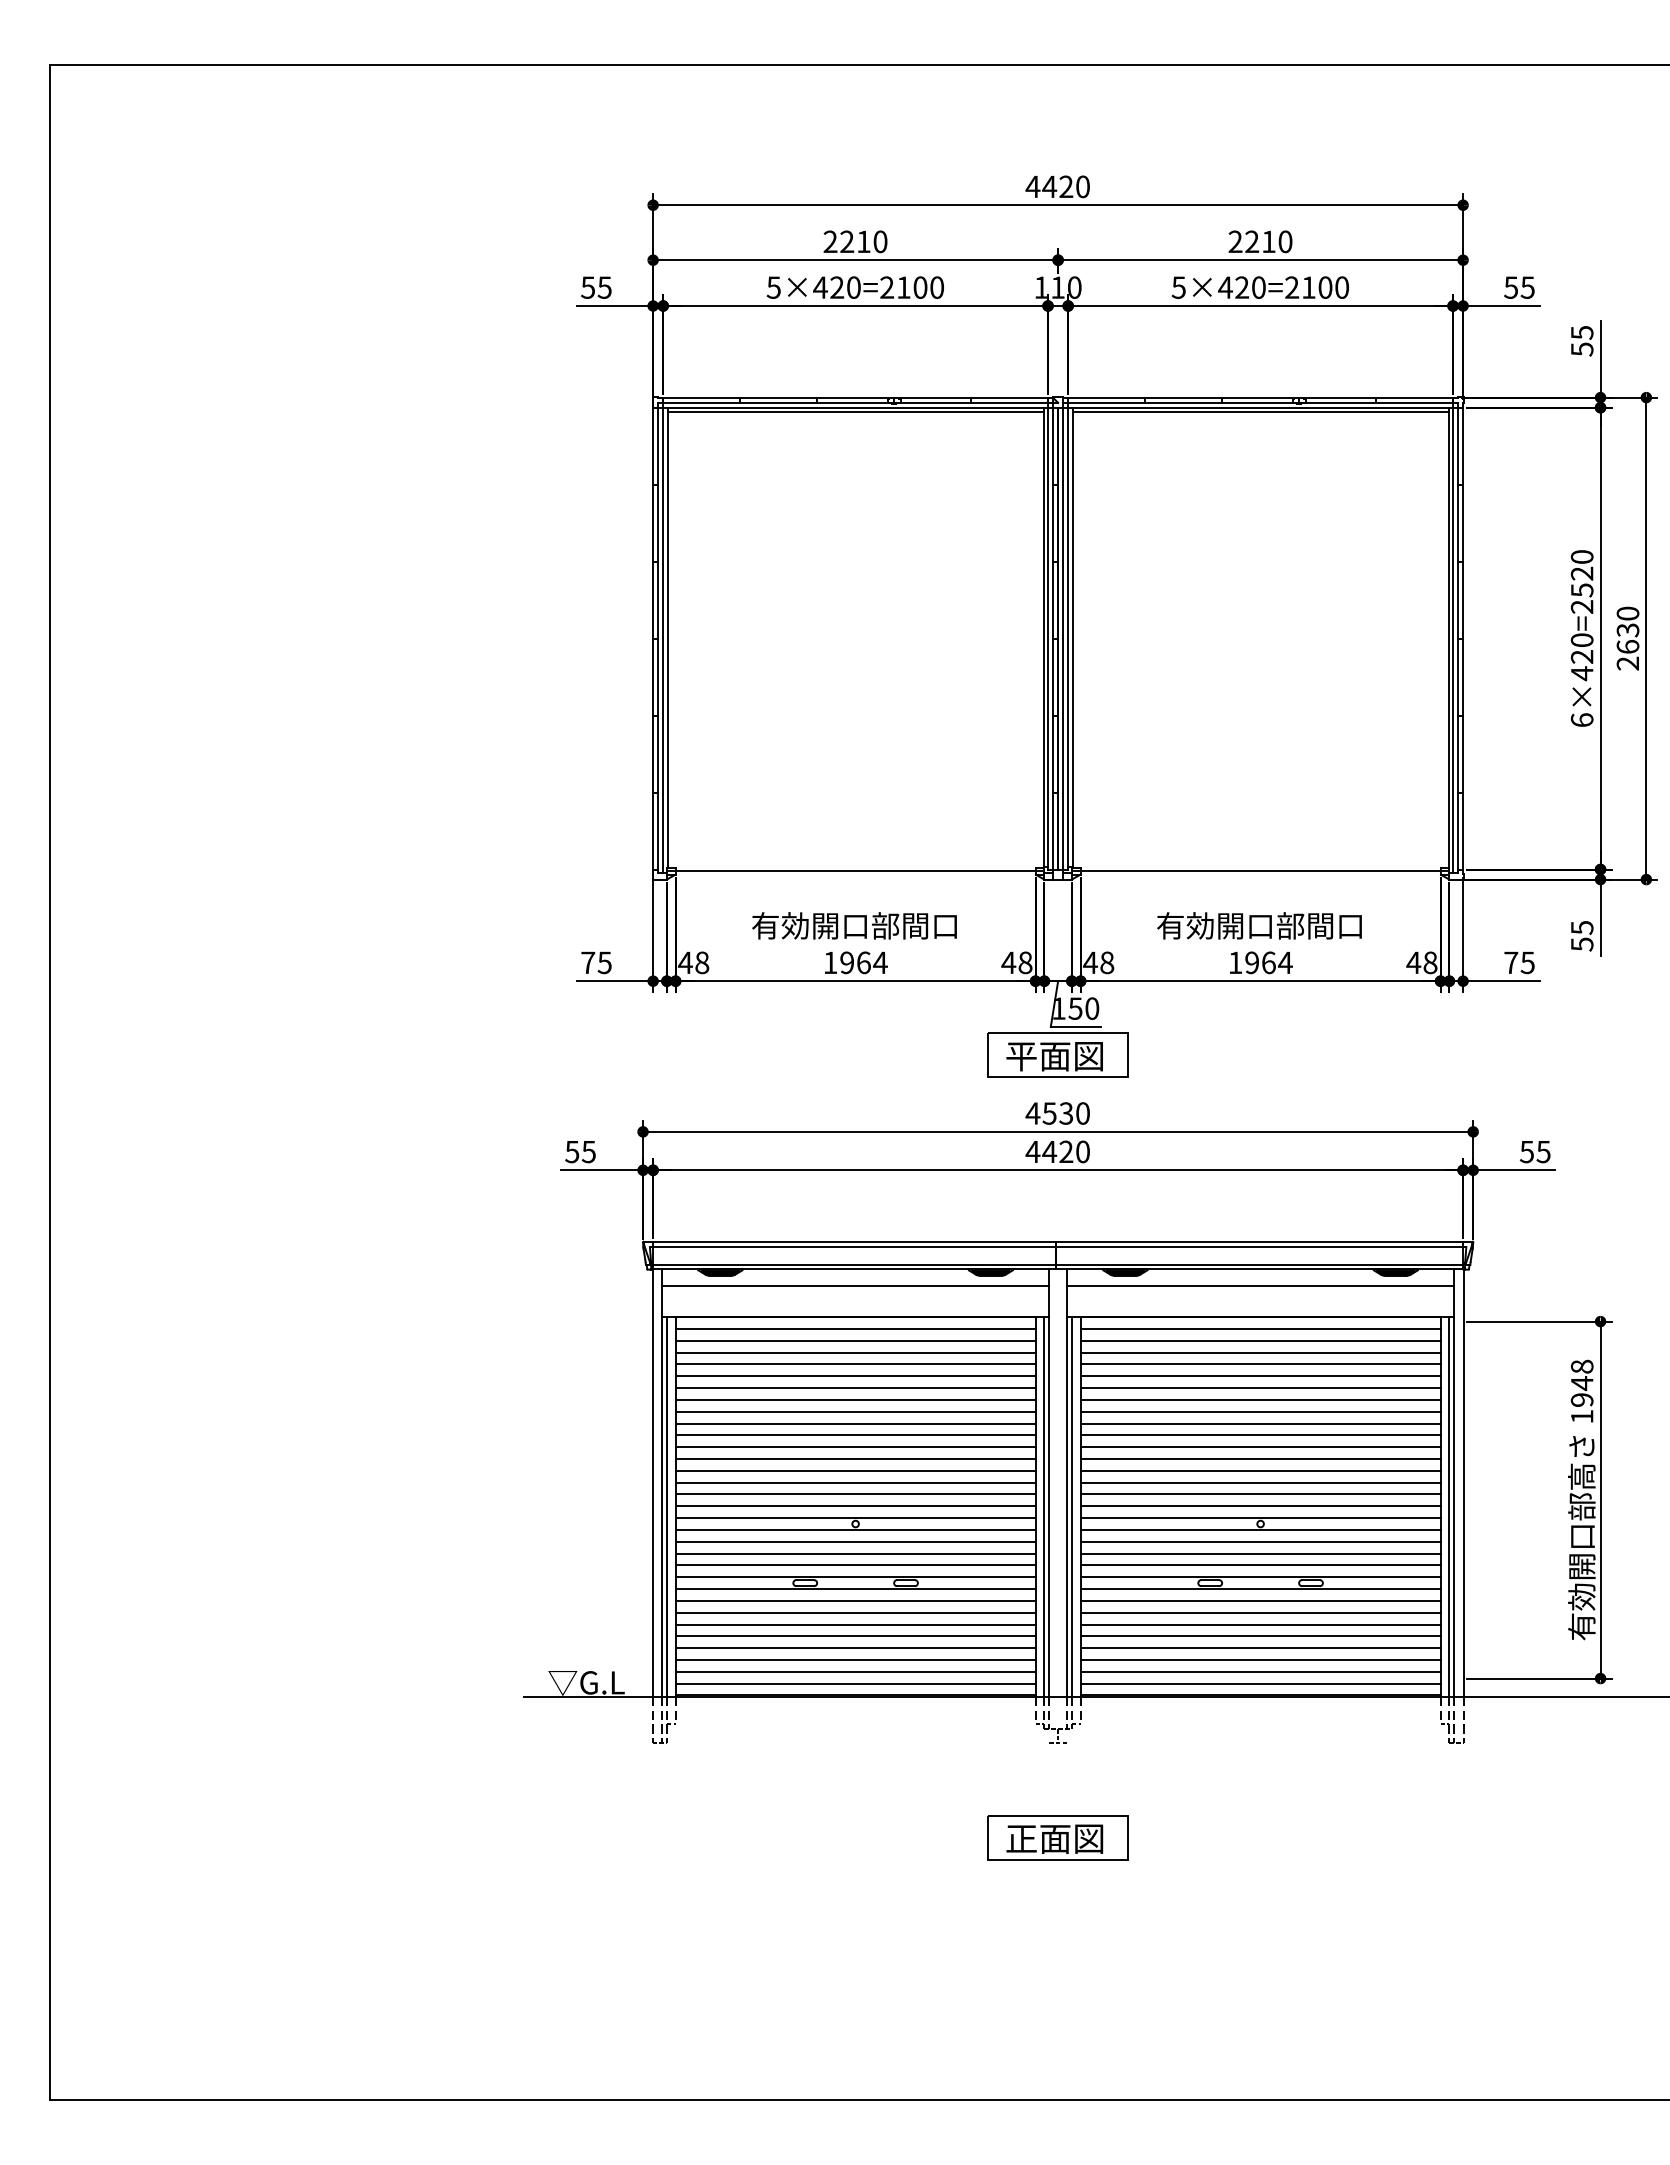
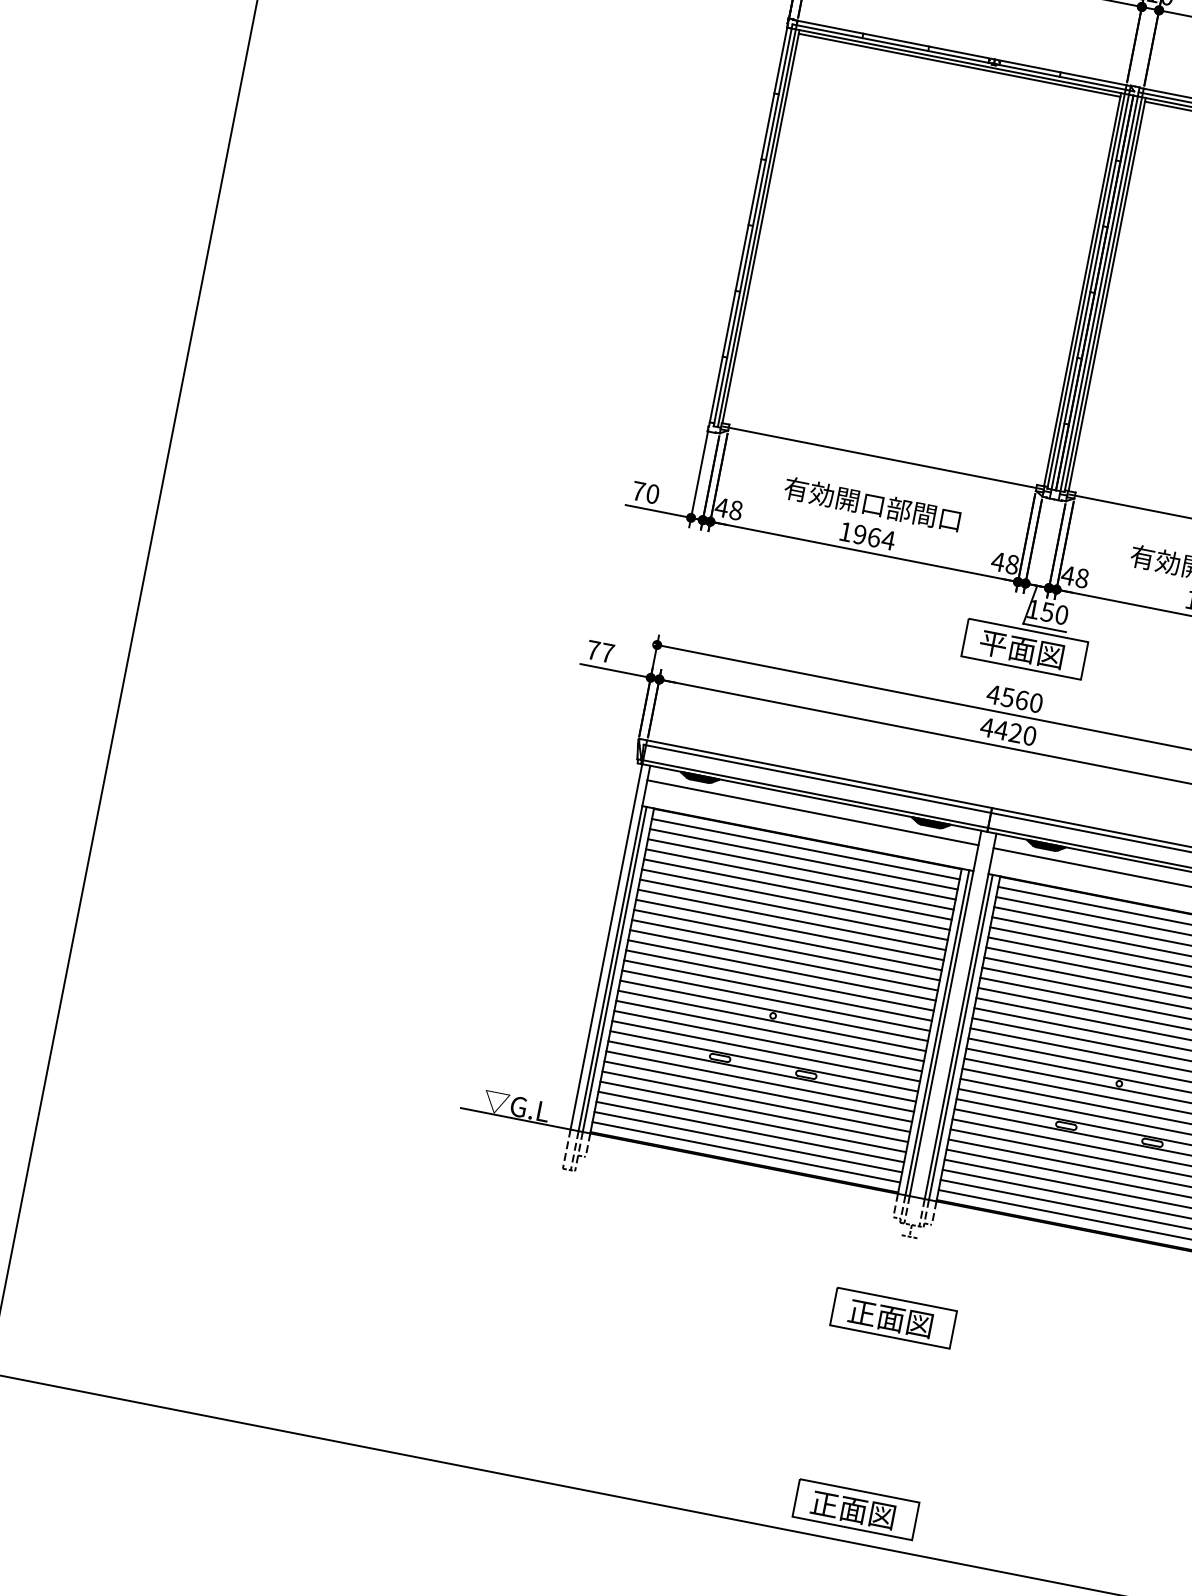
text: (604, 962) -> (652, 493), 75 -> 70
text: (1066, 1113) -> (1022, 700), 4530 -> 4560
text: (580, 1152) -> (600, 652), 55 -> 77
part: (1057, 2061) -> (855, 1509), added

